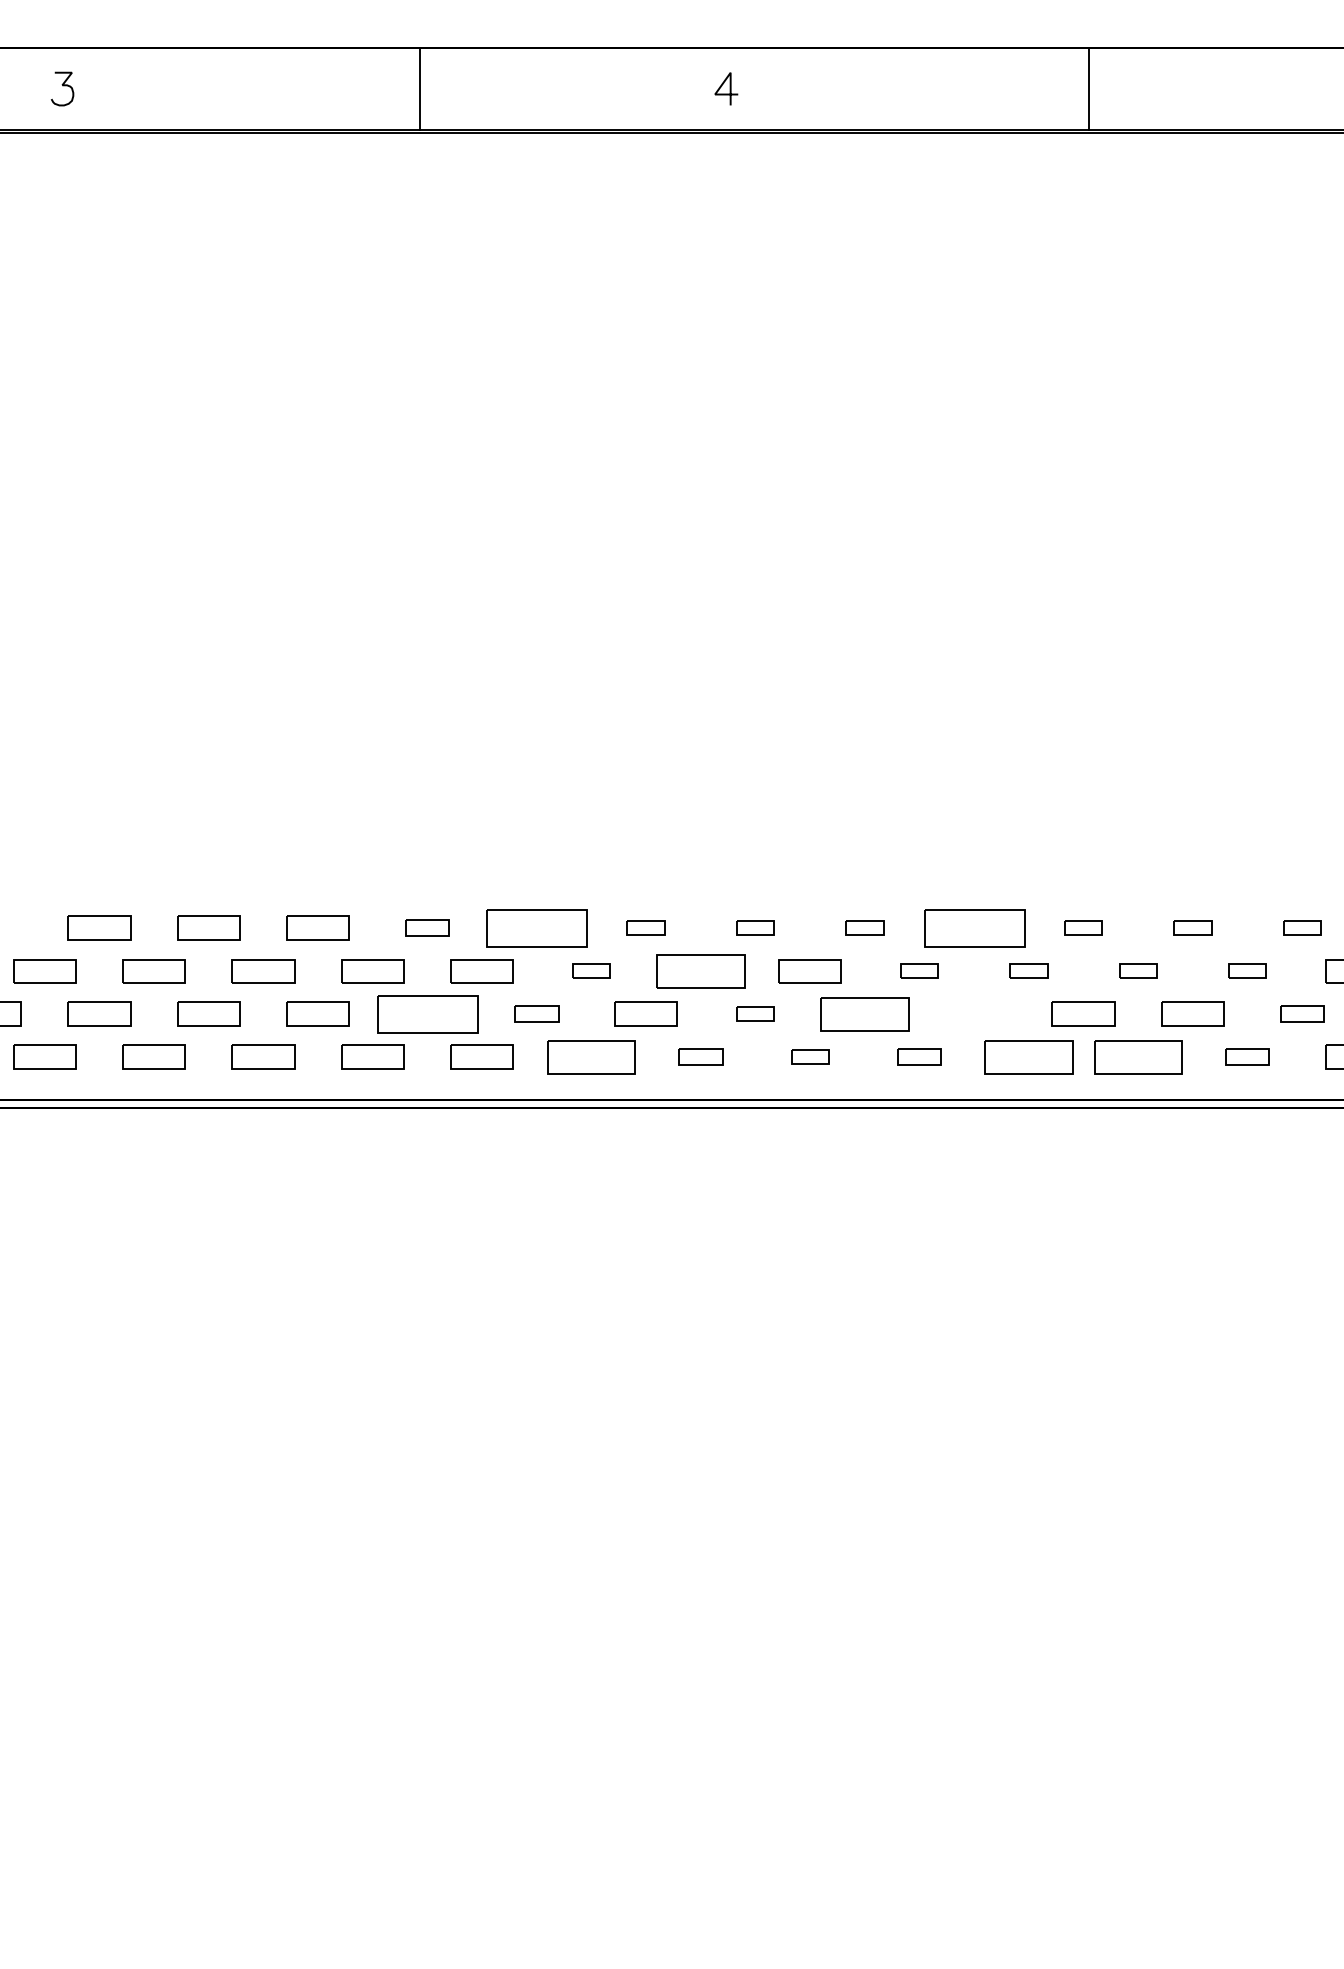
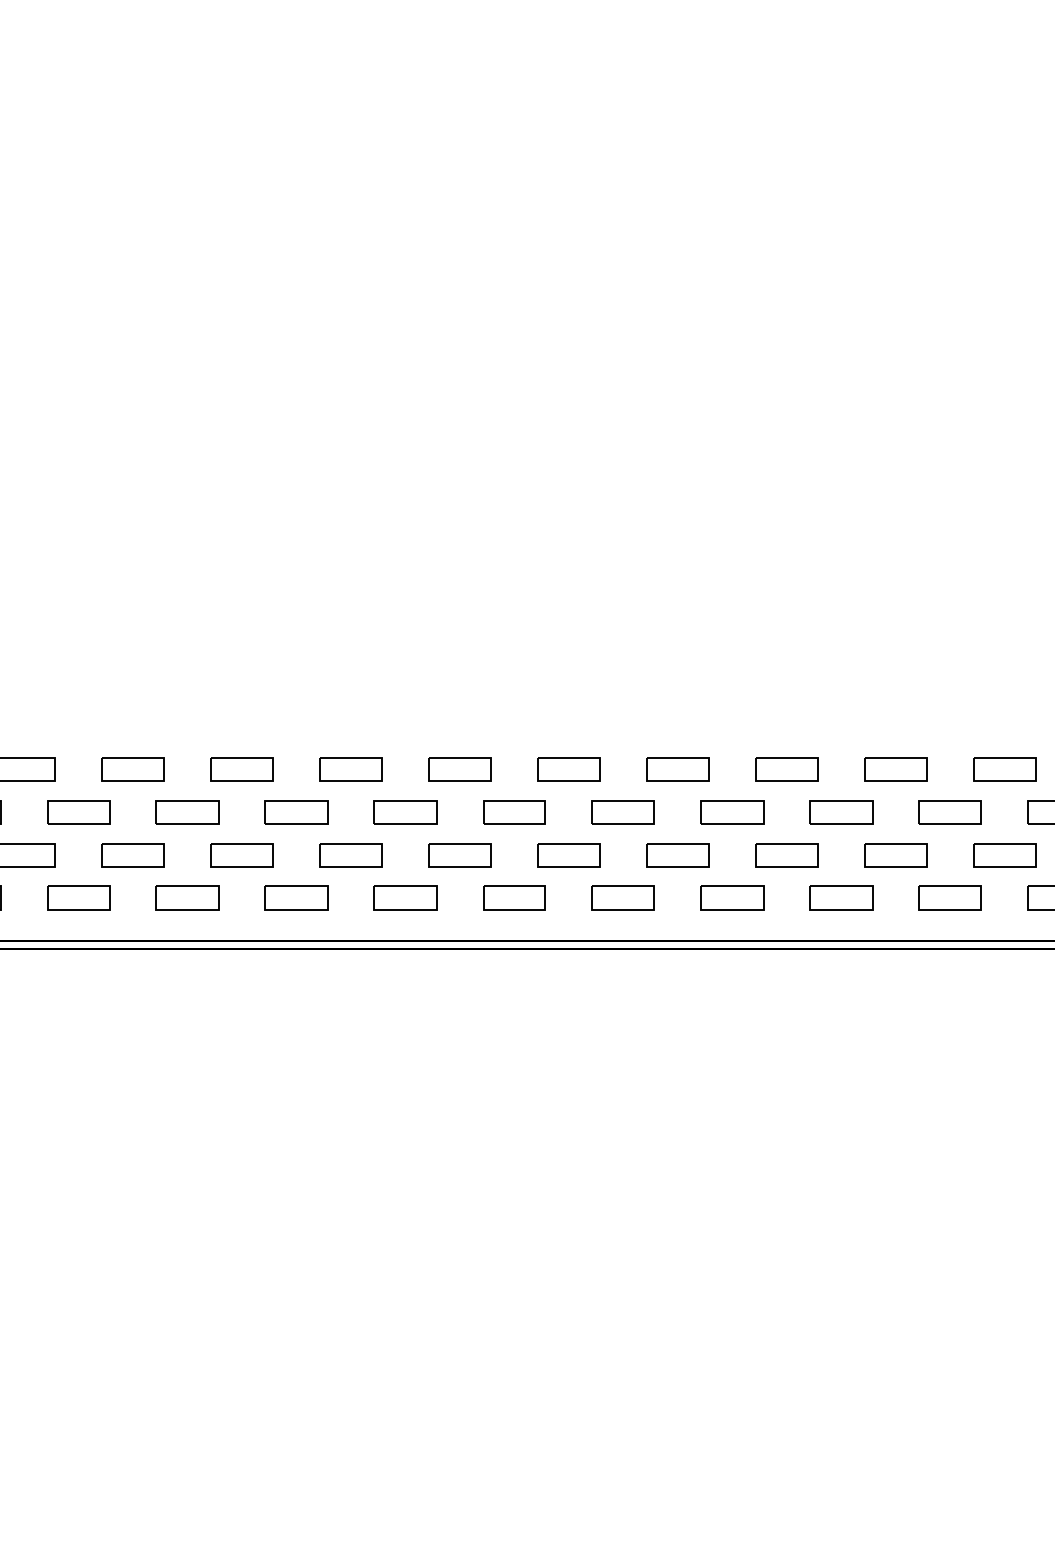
part: (427, 927) -> (133, 768), size x1.43
part: (536, 927) -> (241, 768), size x0.62
part: (645, 927) -> (350, 768), size x1.67
part: (755, 927) -> (459, 768), size x1.67
part: (864, 927) -> (568, 768), size x1.67
part: (974, 927) -> (678, 768), size x0.62
part: (1083, 927) -> (786, 768), size x1.67
part: (1192, 927) -> (895, 768), size x1.67
part: (1302, 927) -> (1004, 768), size x1.67
part: (591, 971) -> (296, 812), size x1.67
part: (700, 971) -> (405, 812), size x0.71
part: (919, 971) -> (623, 812), size x1.67
part: (1028, 971) -> (731, 812), size x1.67
part: (1138, 971) -> (841, 812), size x1.67
part: (1247, 971) -> (950, 812), size x1.67
part: (427, 1013) -> (133, 854), size x0.62
part: (536, 1013) -> (241, 854), size x1.43
part: (755, 1013) -> (459, 854), size x1.67
part: (864, 1013) -> (568, 854), size x0.71
part: (974, 1013) -> (678, 854), added
part: (1302, 1013) -> (1004, 854), size x1.43
part: (591, 1056) -> (296, 897), size x0.71
part: (700, 1056) -> (405, 897), size x1.43
part: (809, 1056) -> (513, 897), size x1.67
part: (919, 1056) -> (623, 897), size x1.43
part: (1028, 1056) -> (731, 897), size x0.71
part: (1138, 1056) -> (841, 897), size x0.71
part: (1247, 1056) -> (950, 897), size x1.43

